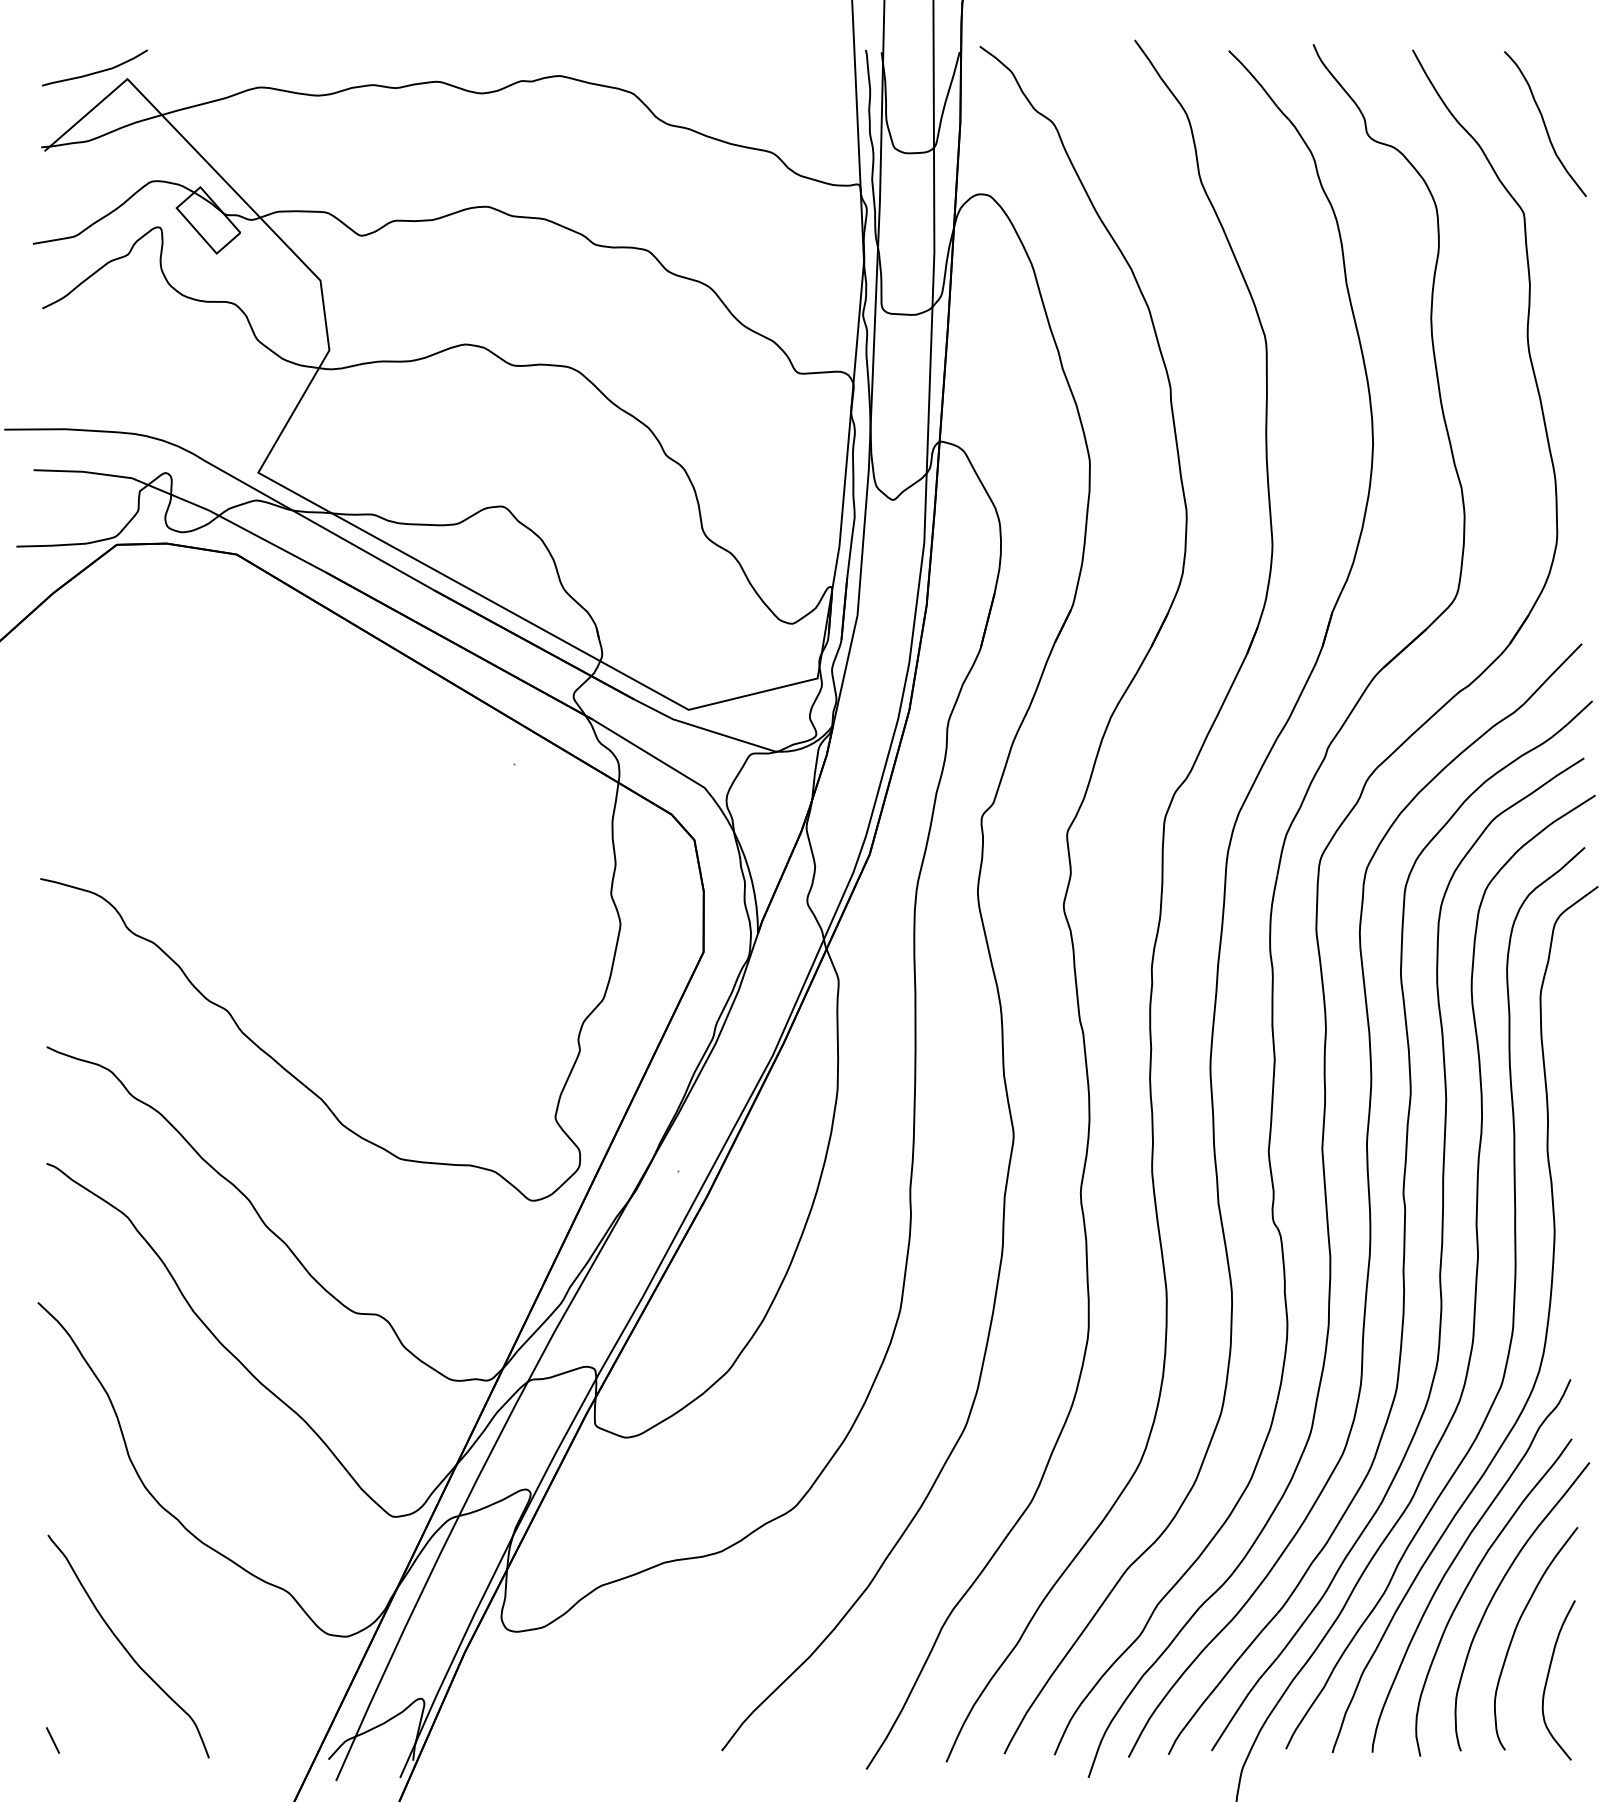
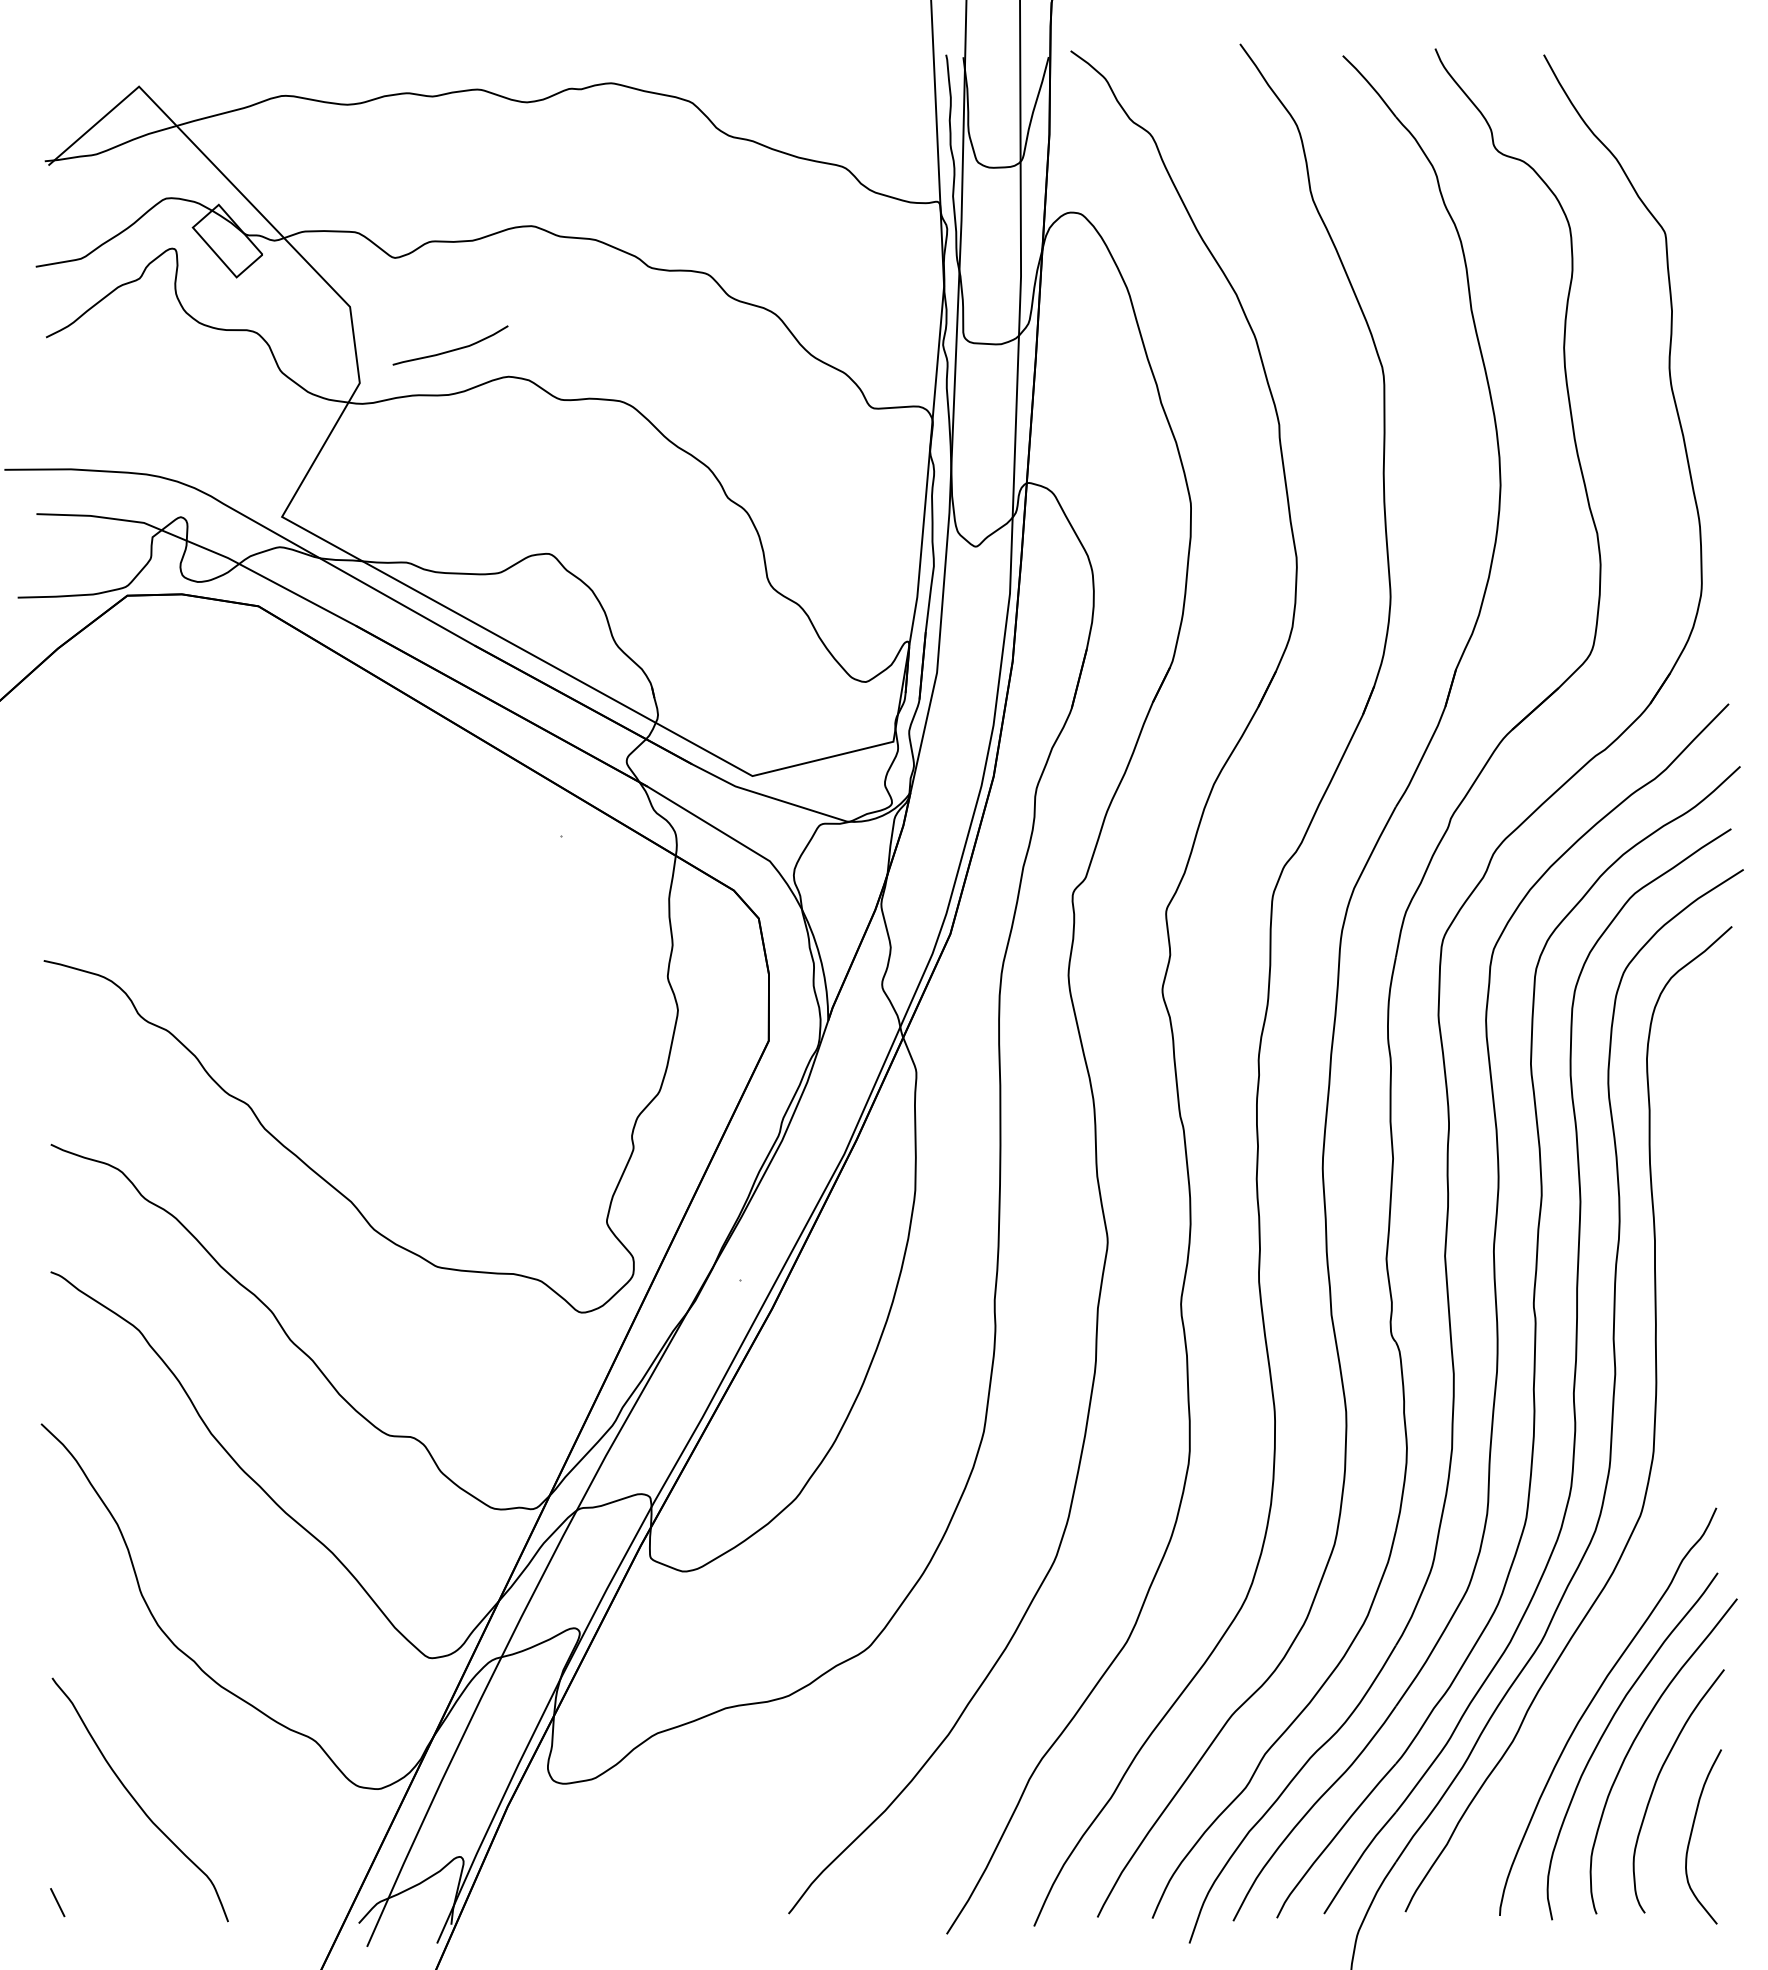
curve: (96, 71) -> (452, 349), moved
curve: (1545, 123) -> (1688, 135), removed
curve: (1545, 1329) -> (1689, 1453), removed

